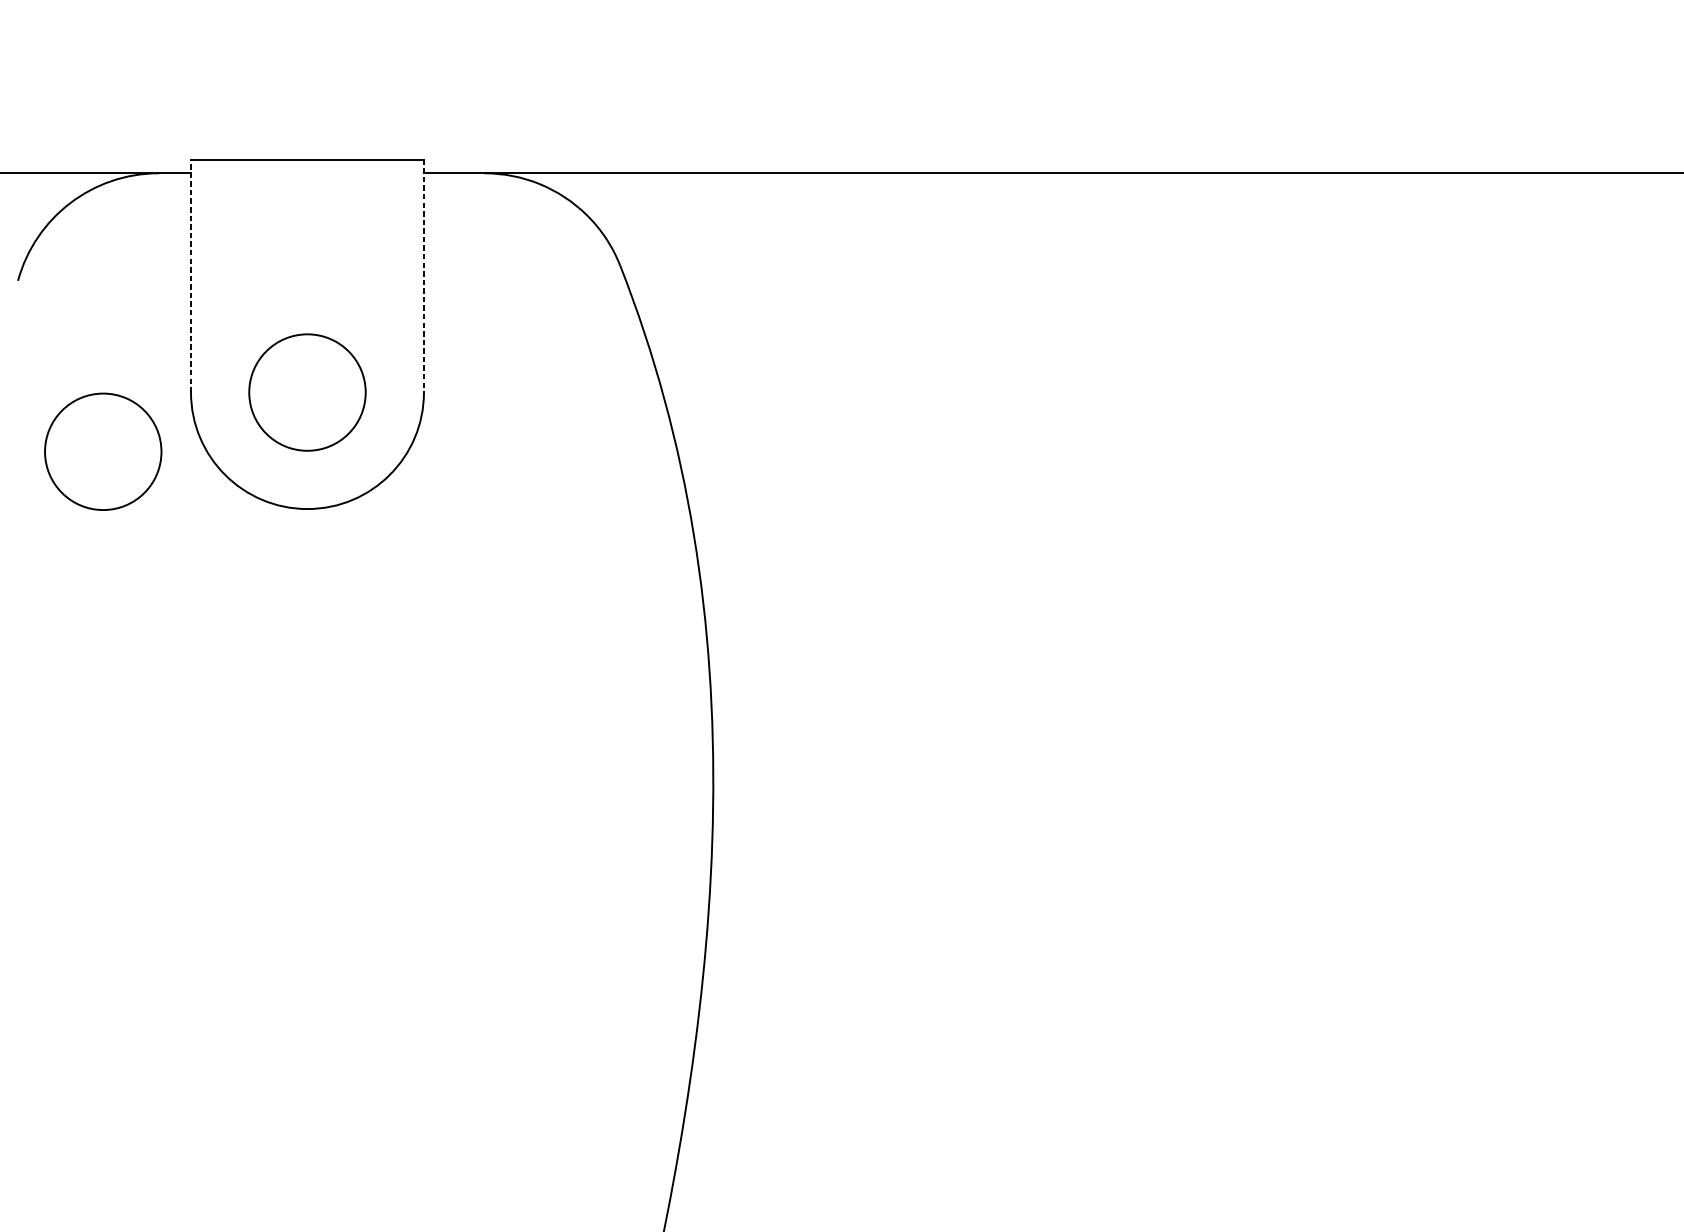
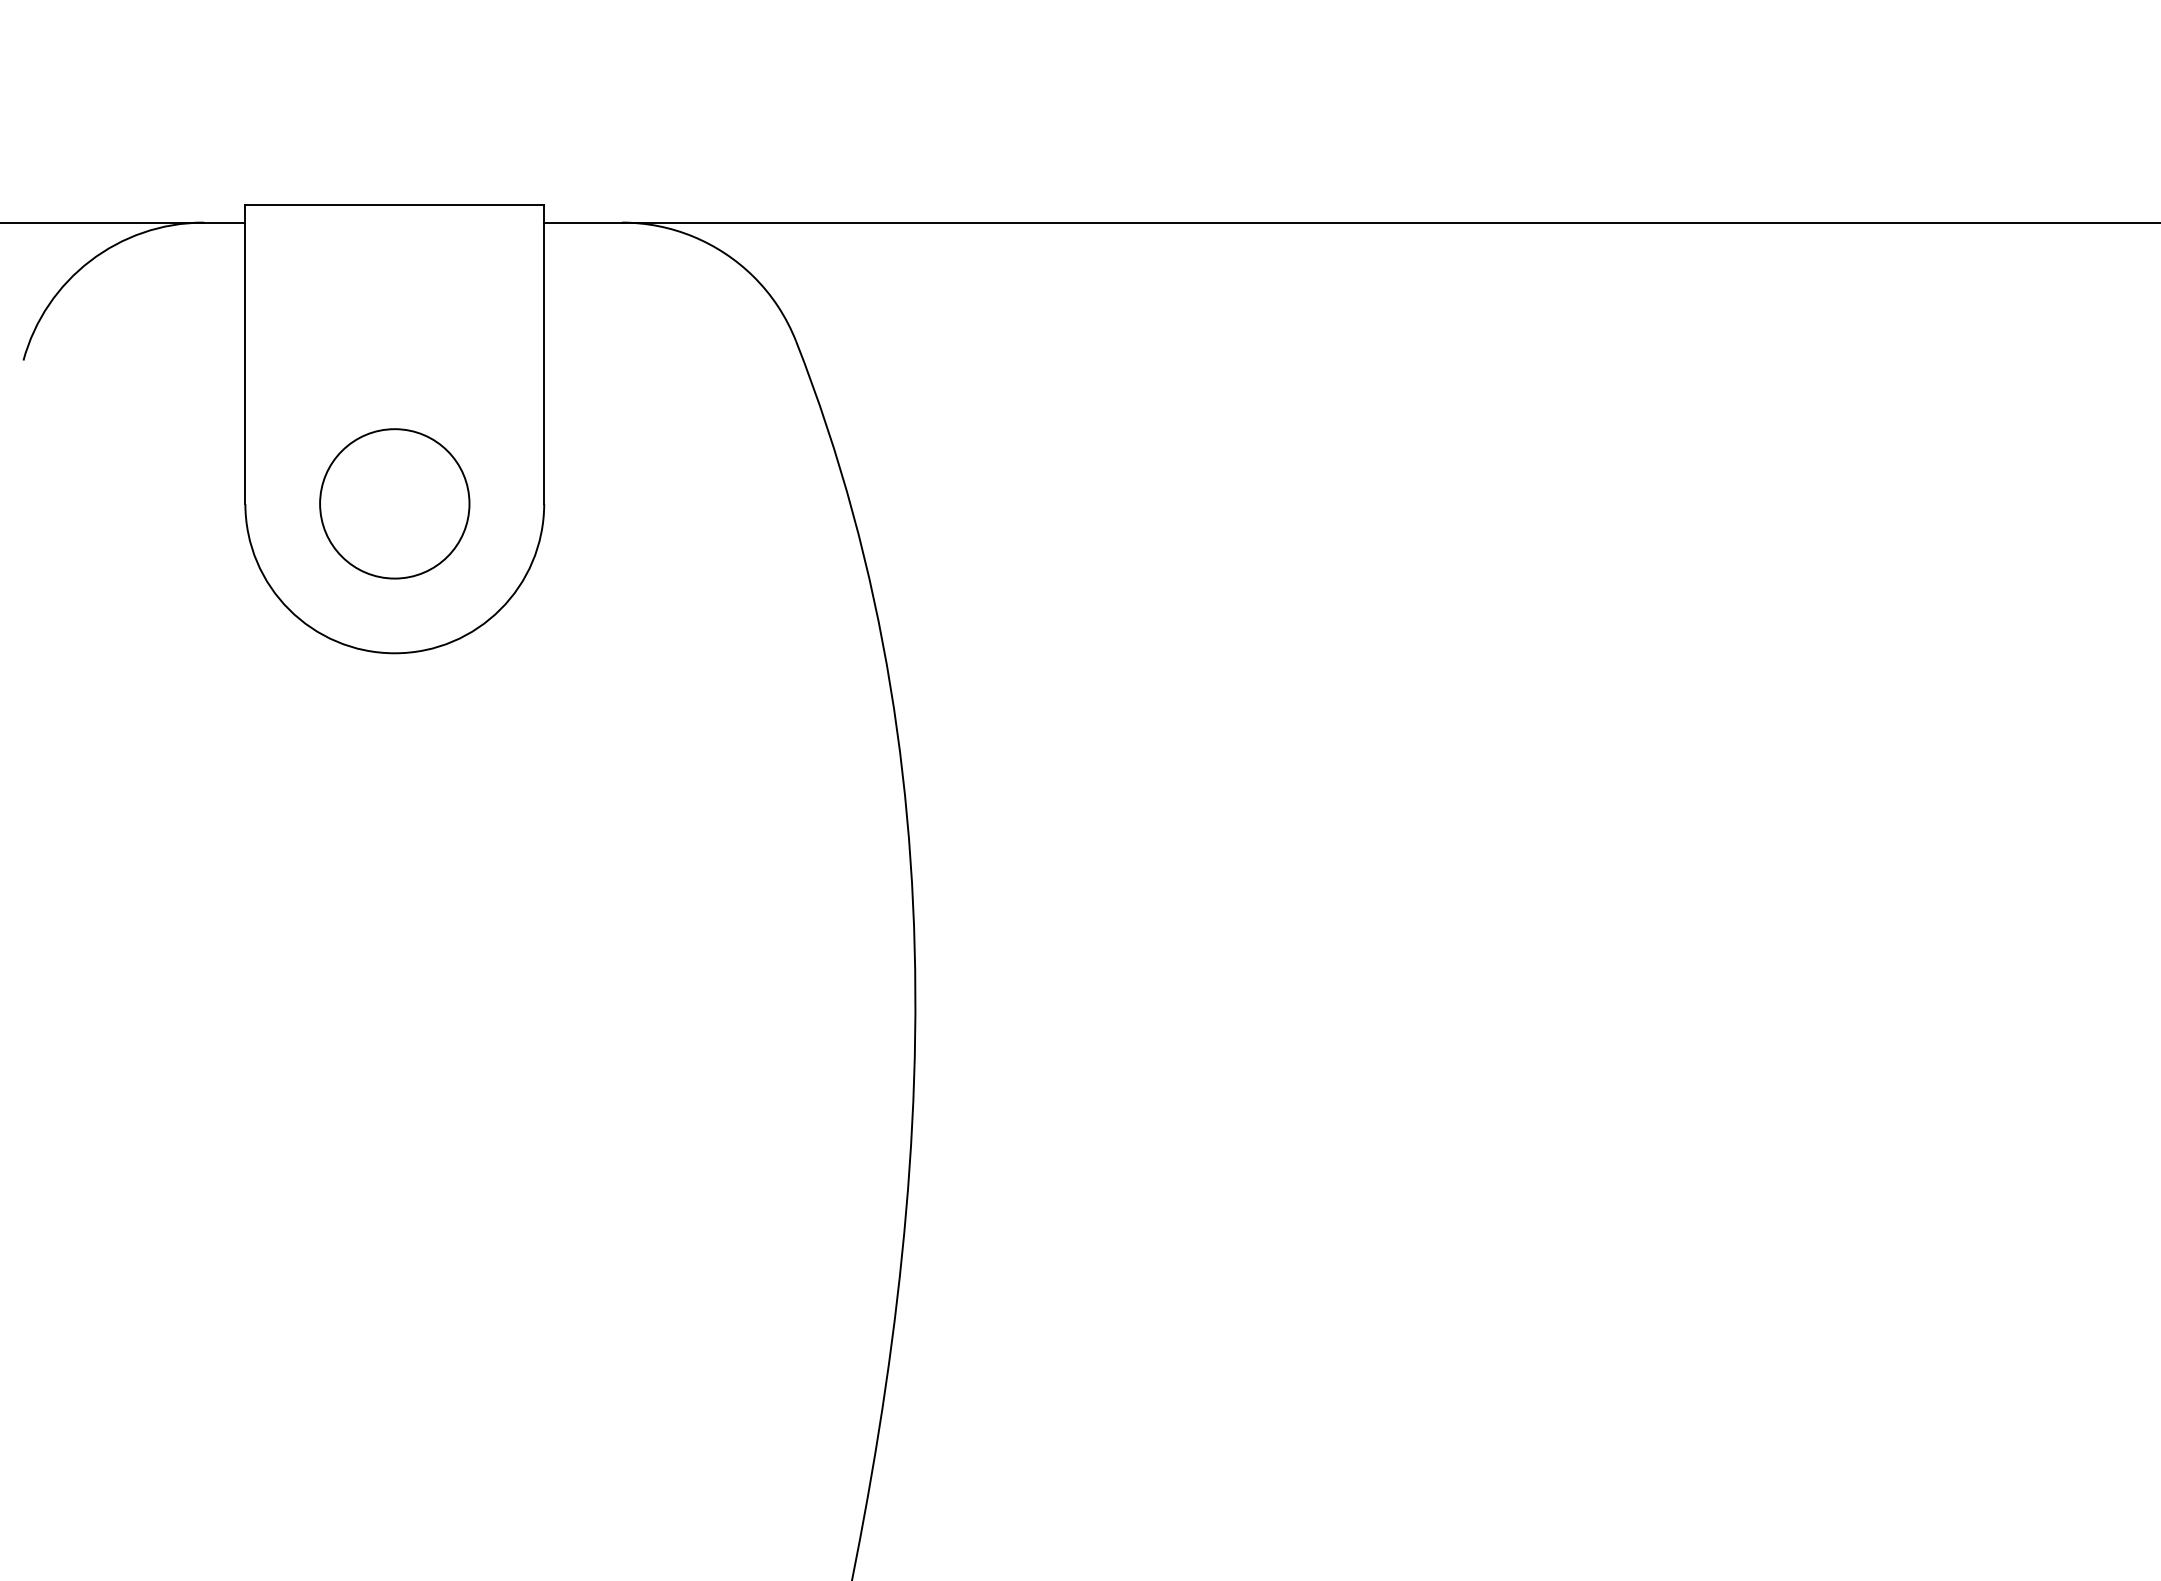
line: (191, 275) -> (245, 353), dashed -> solid
line: (424, 276) -> (544, 354), dashed -> solid
circle: (103, 451) -> (132, 579), removed

